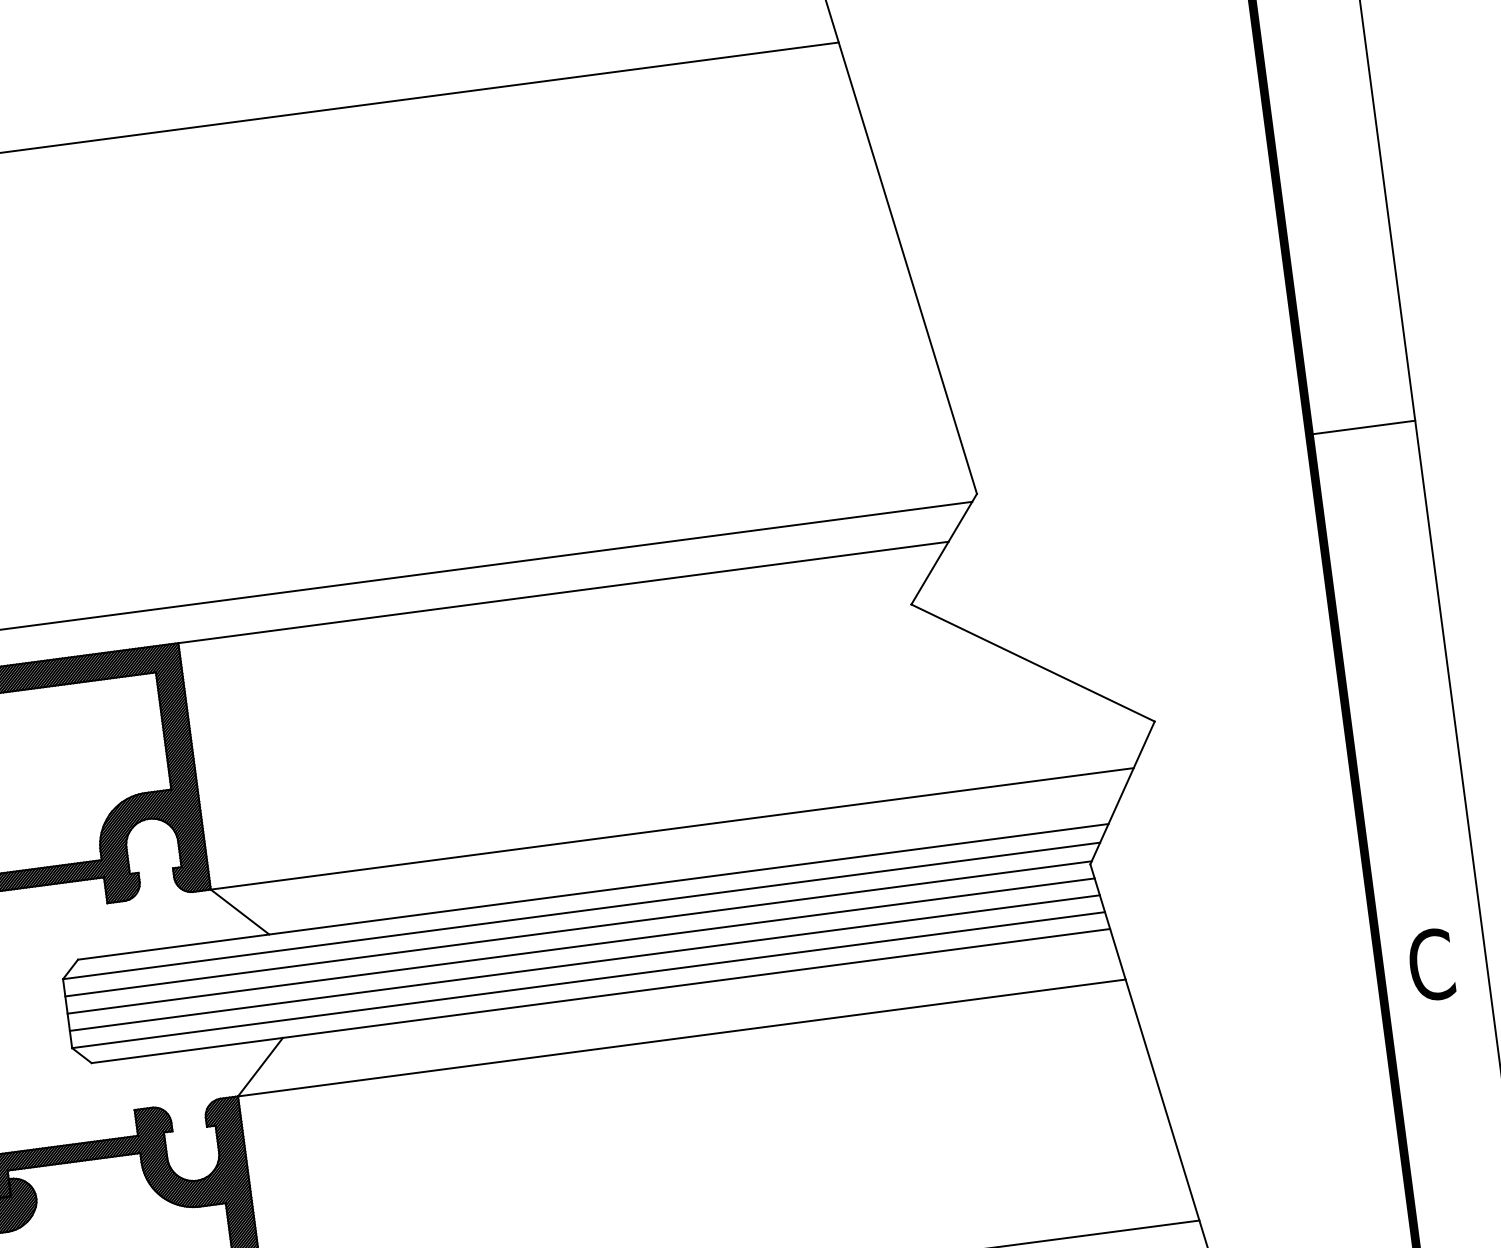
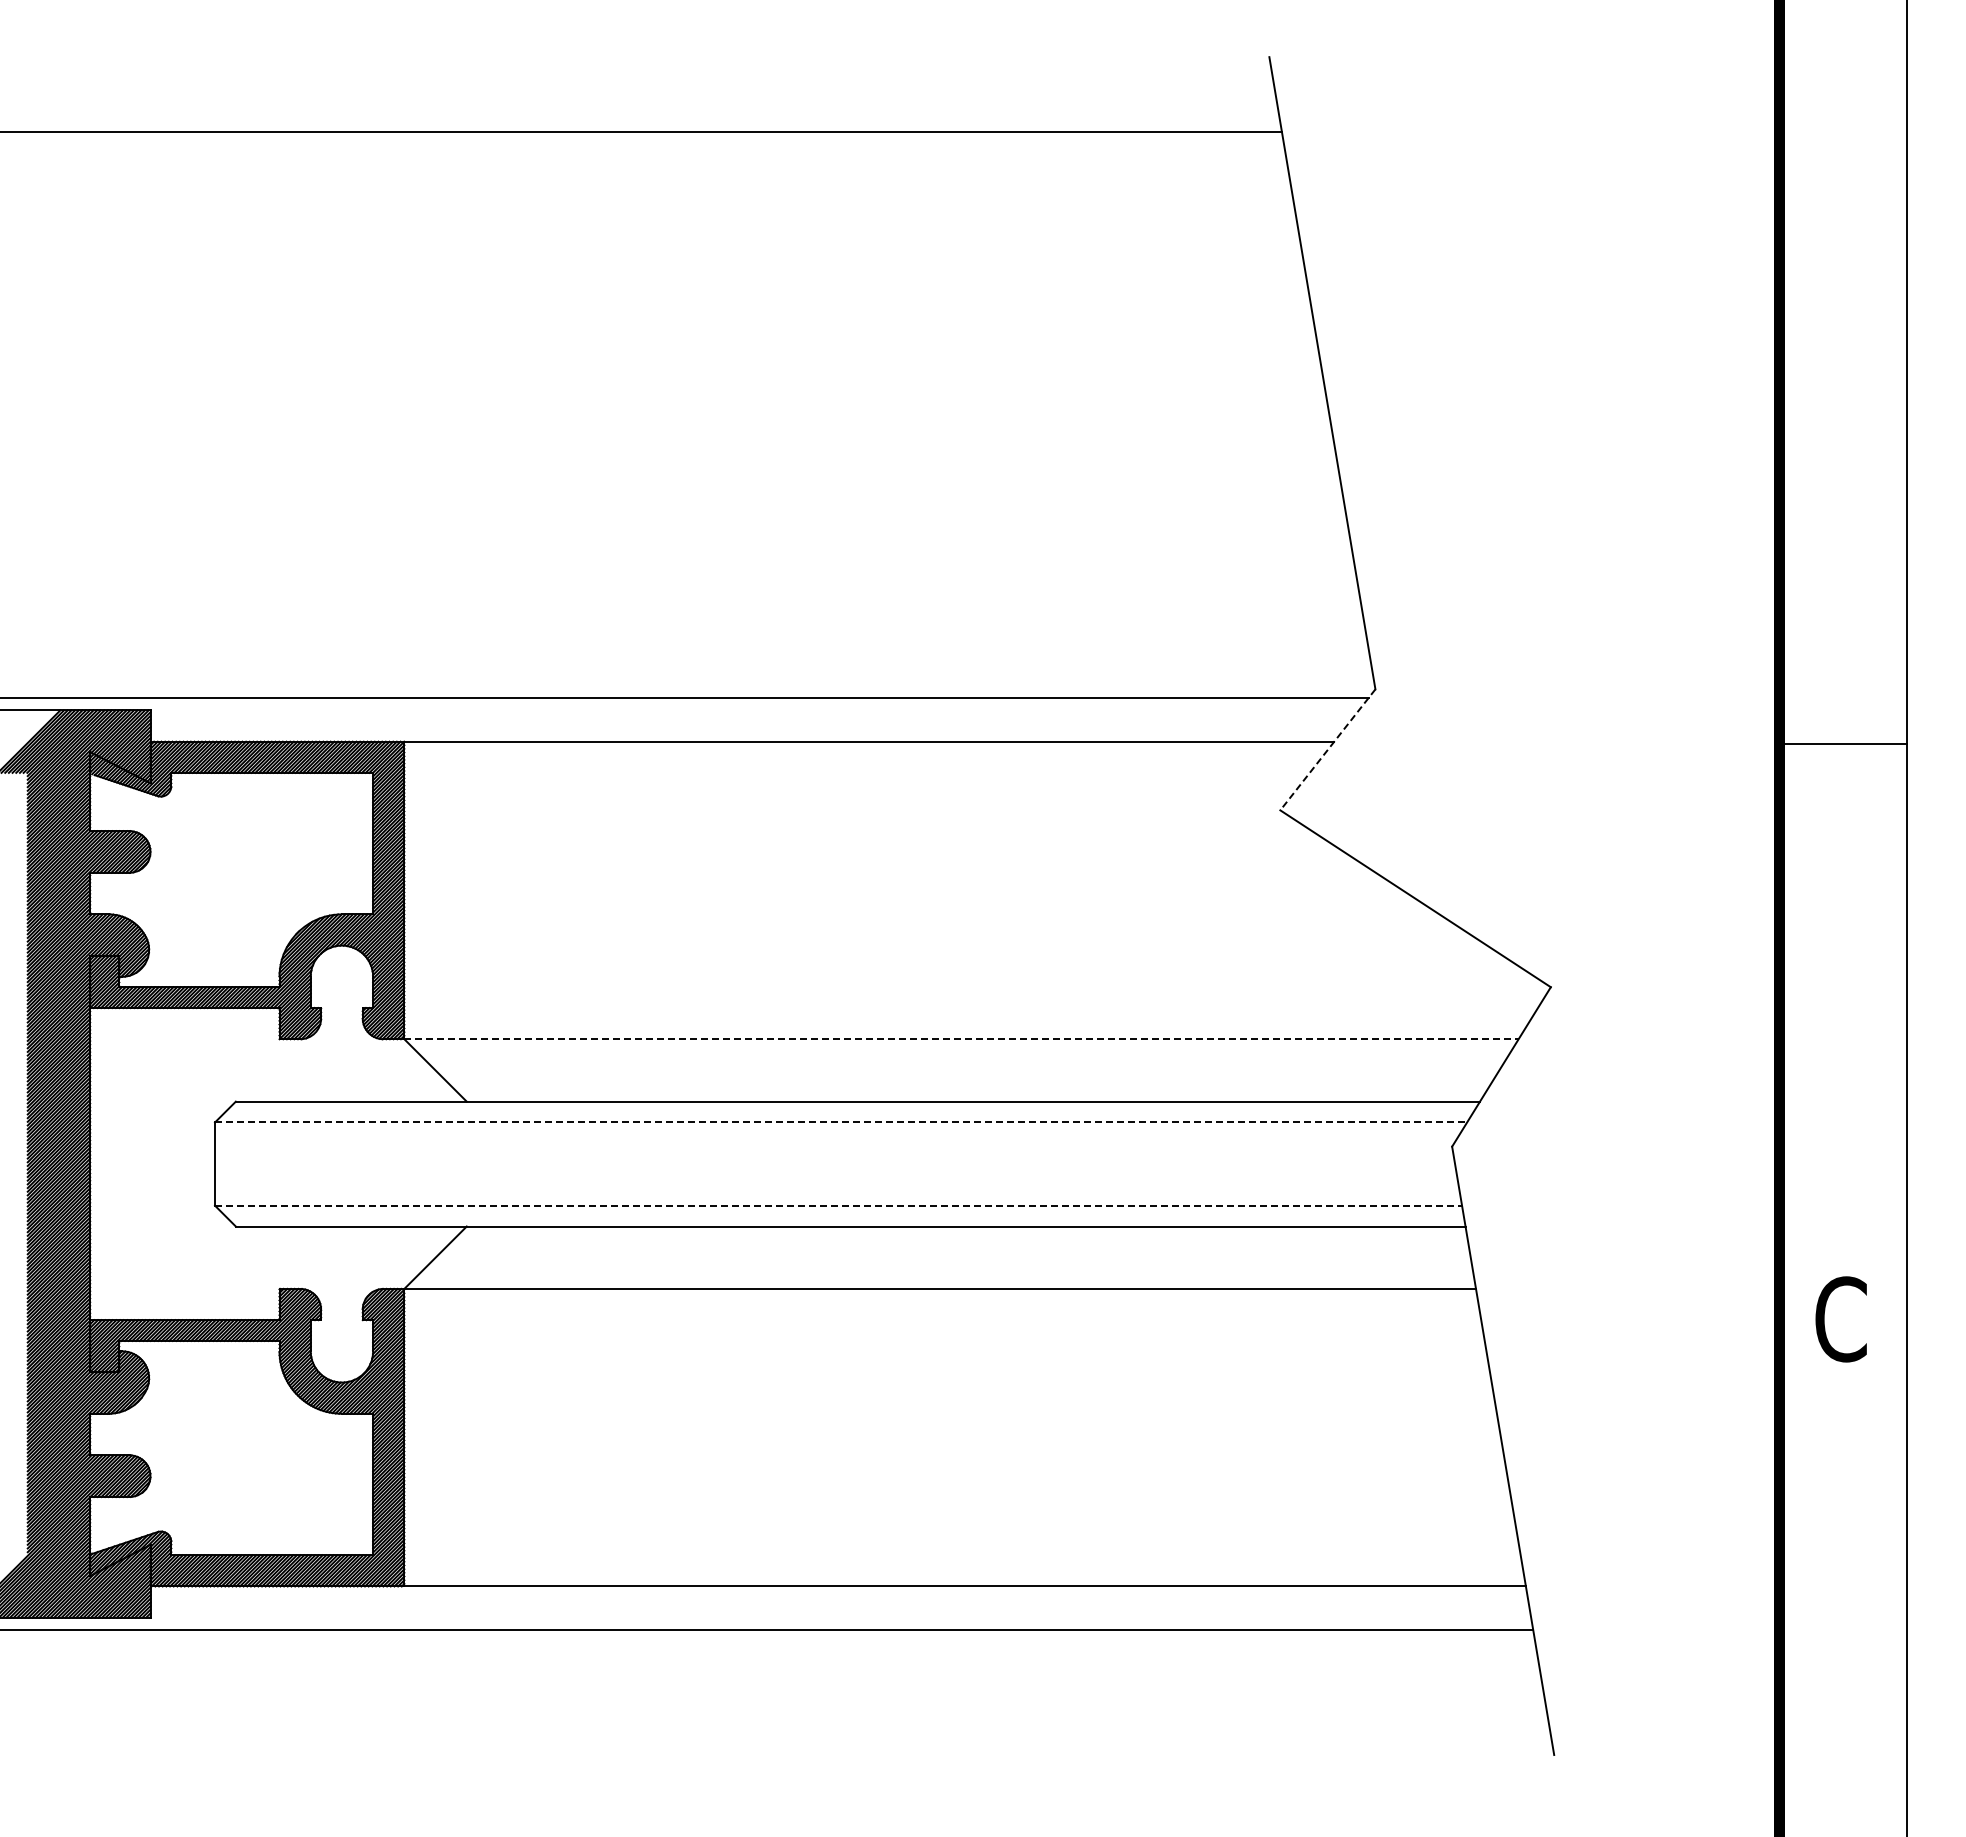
line: (1362, 427) -> (1843, 743), moved
line: (943, 548) -> (1327, 749), solid -> dashed
line: (673, 828) -> (962, 1039), solid -> dashed
line: (581, 910) -> (841, 1122), solid -> dashed
line: (578, 929) -> (834, 1143), removed
line: (581, 946) -> (835, 1164), removed
line: (584, 962) -> (836, 1184), removed
line: (588, 979) -> (838, 1205), solid -> dashed

